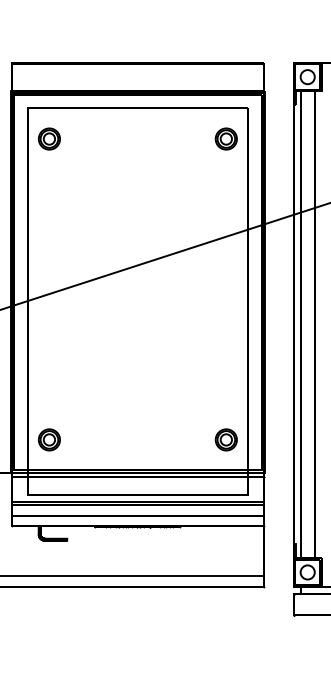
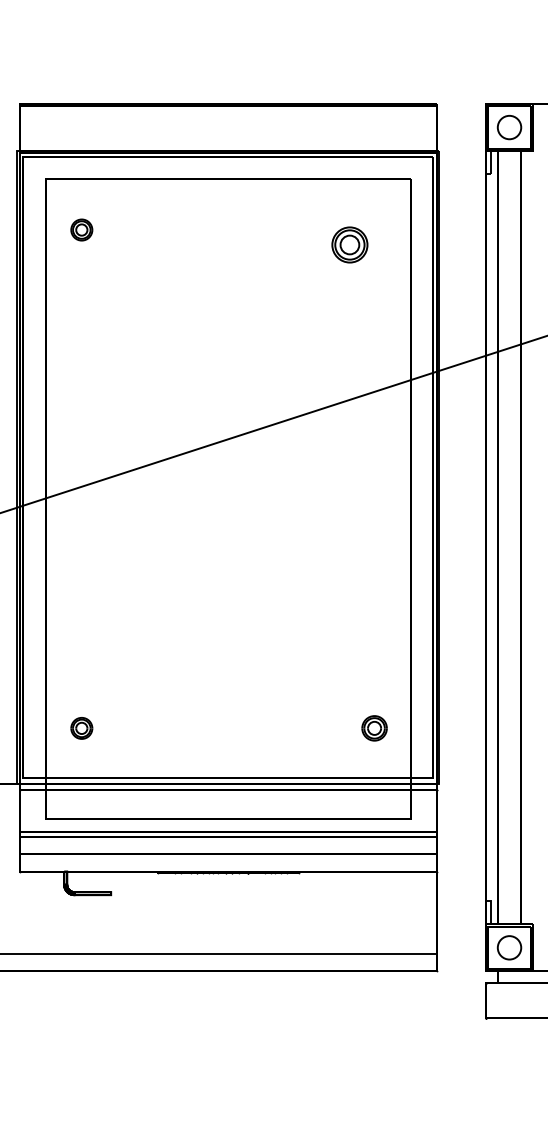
part: (49, 138) -> (81, 229), size x0.6
part: (225, 138) -> (348, 244), moved
part: (49, 439) -> (81, 727), size x0.6
part: (225, 439) -> (373, 727), size x0.7

